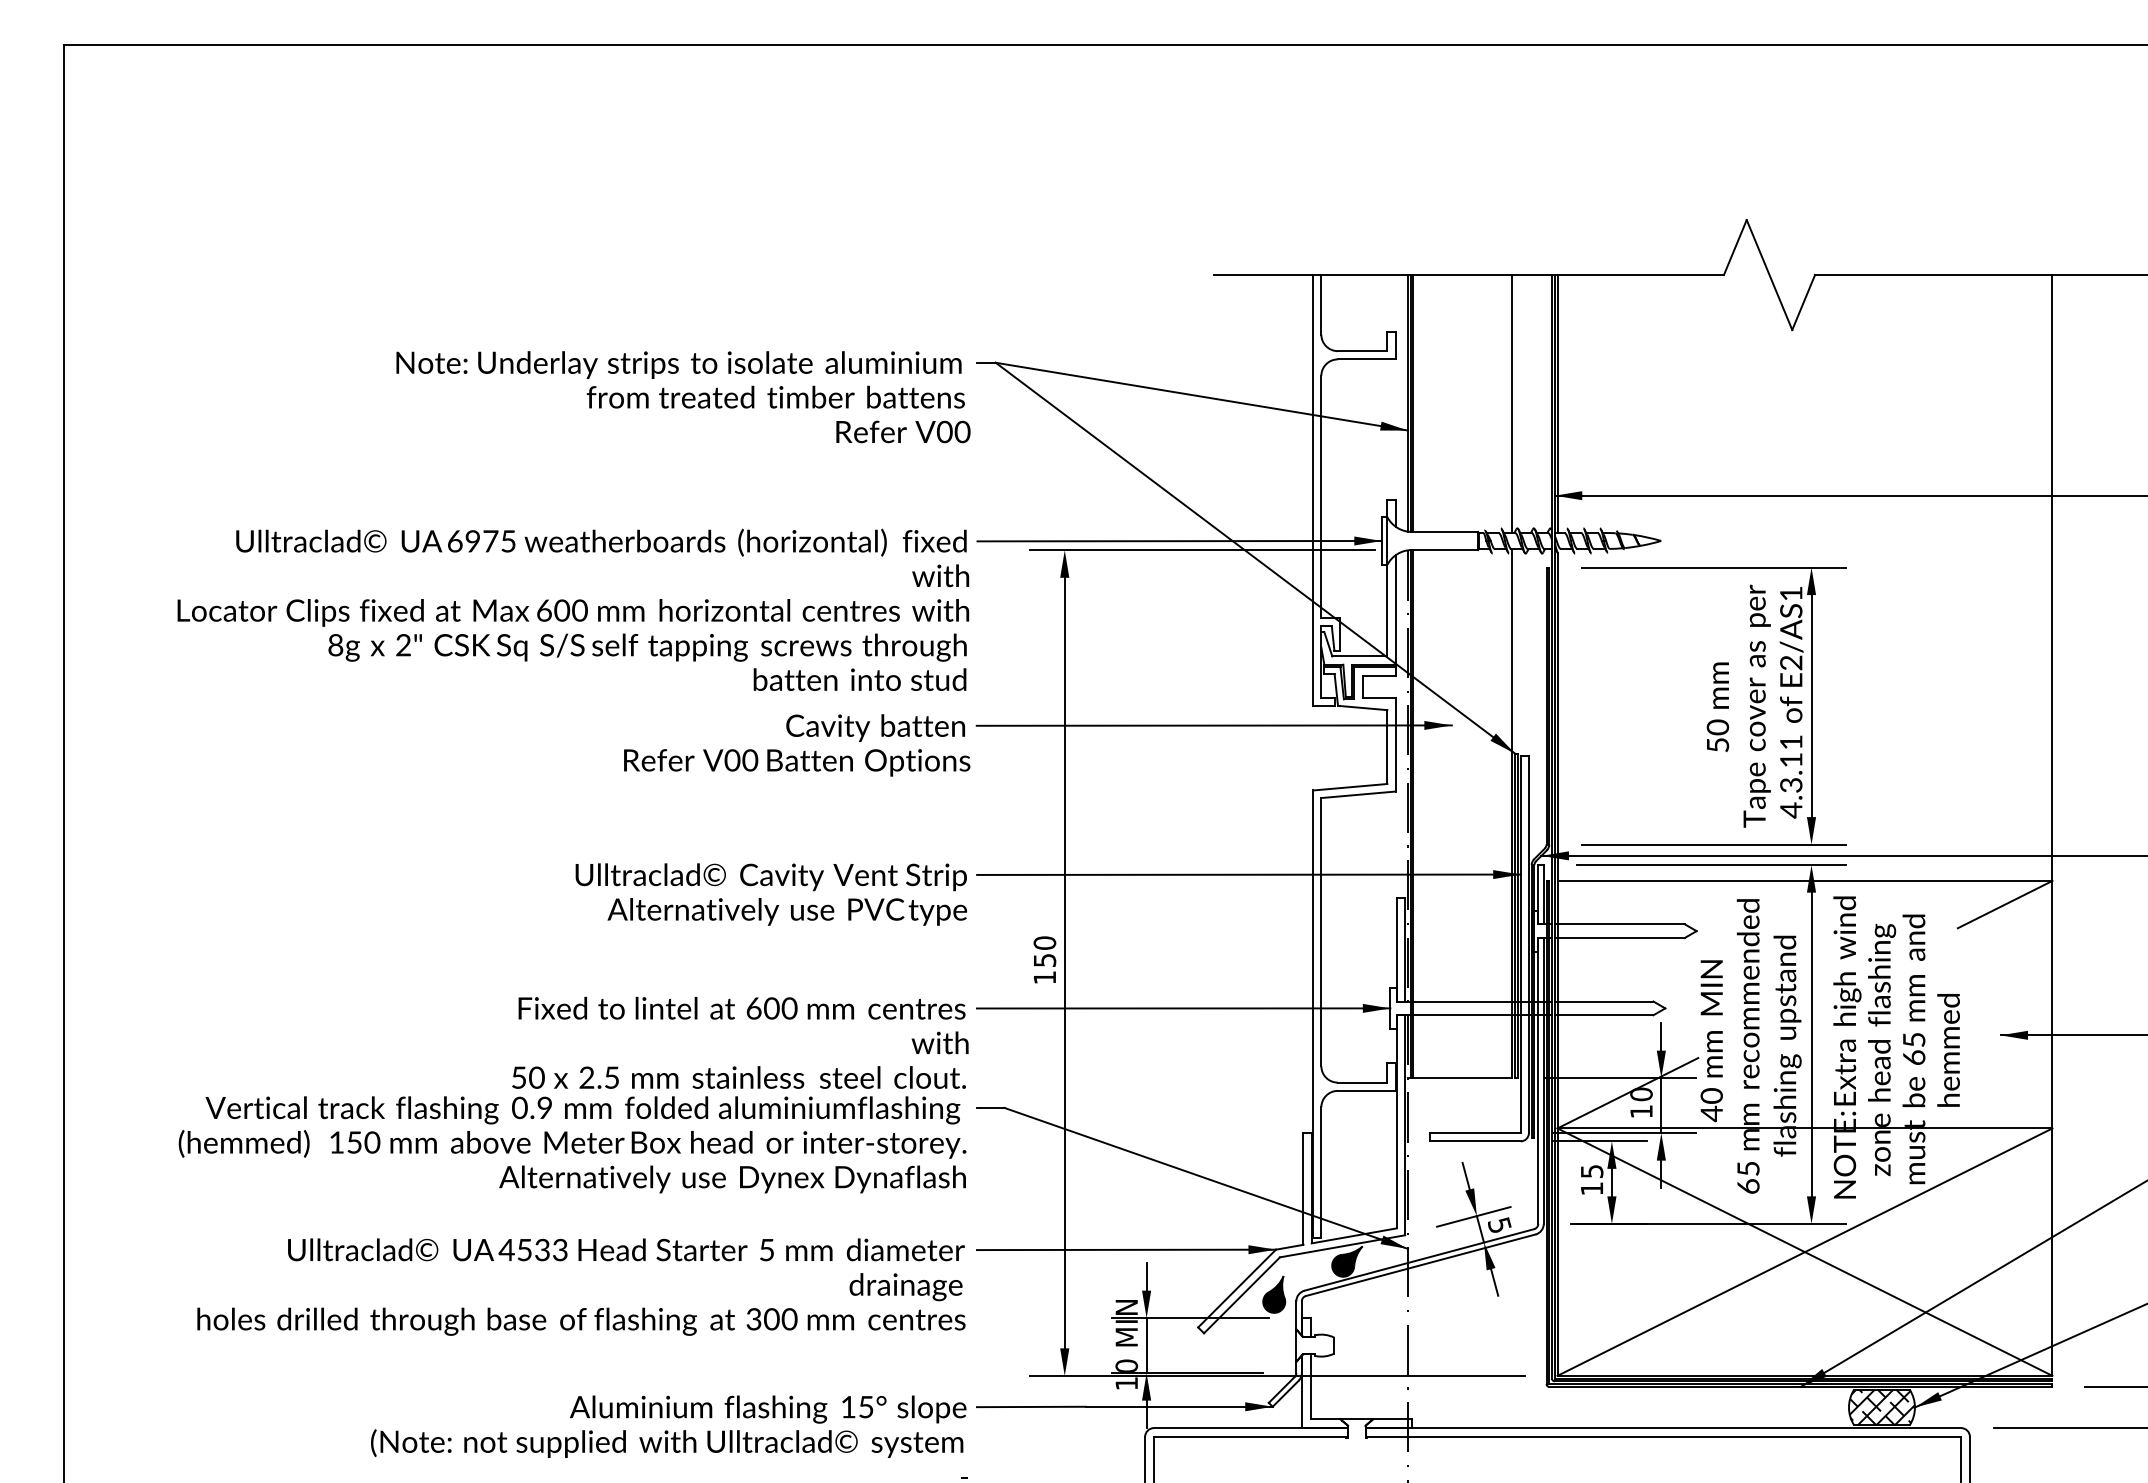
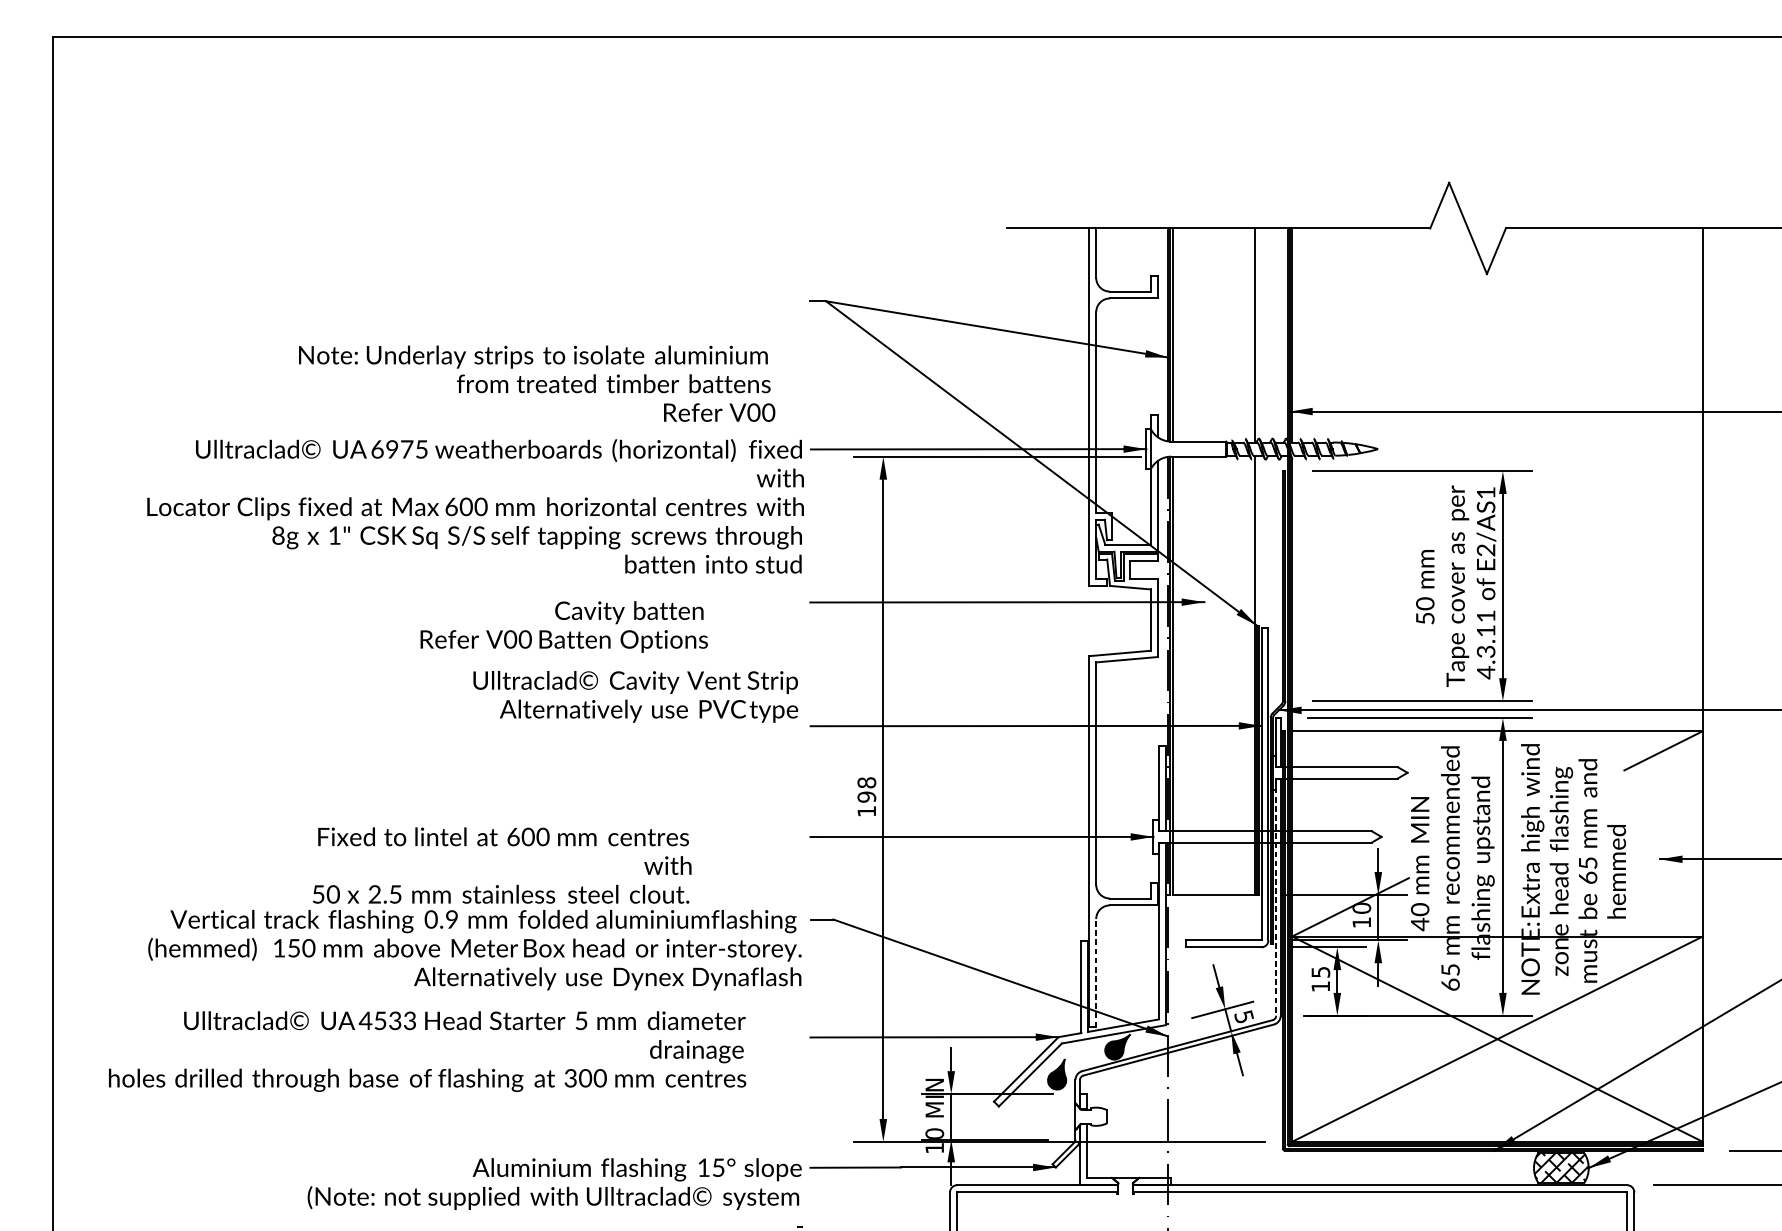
text: (683, 397) -> (537, 384), moved
text: (403, 645) -> (334, 535), 2" -> 1"
text: (797, 745) -> (564, 627), moved
text: (771, 894) -> (635, 696), moved
text: (1044, 951) -> (866, 789), 150 -> 198
text: (740, 1042) -> (502, 865), moved
line: (1538, 1080) -> (1276, 896), solid -> dashed
line: (1321, 1172) -> (1096, 973), solid -> dashed
text: (581, 1286) -> (427, 1051), moved

